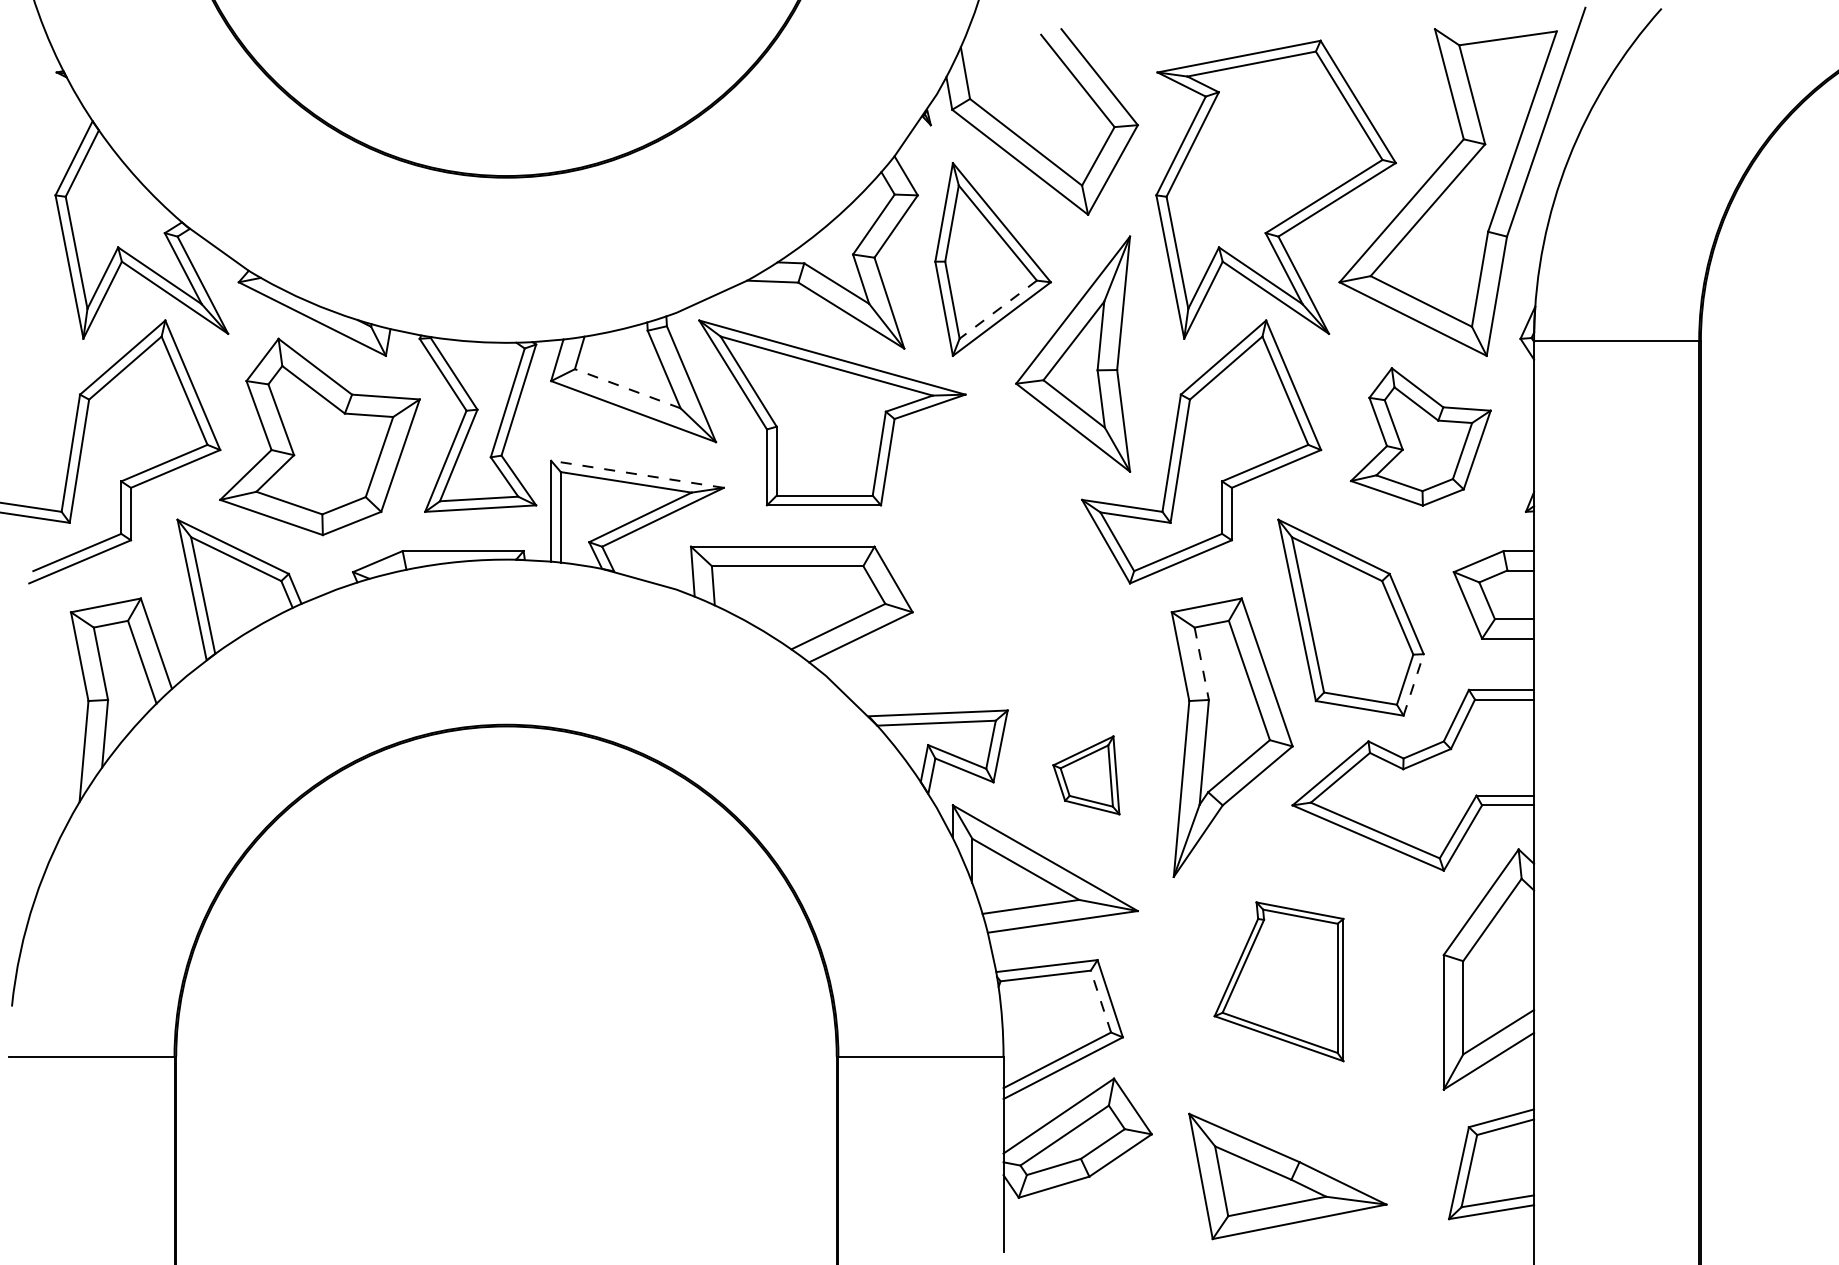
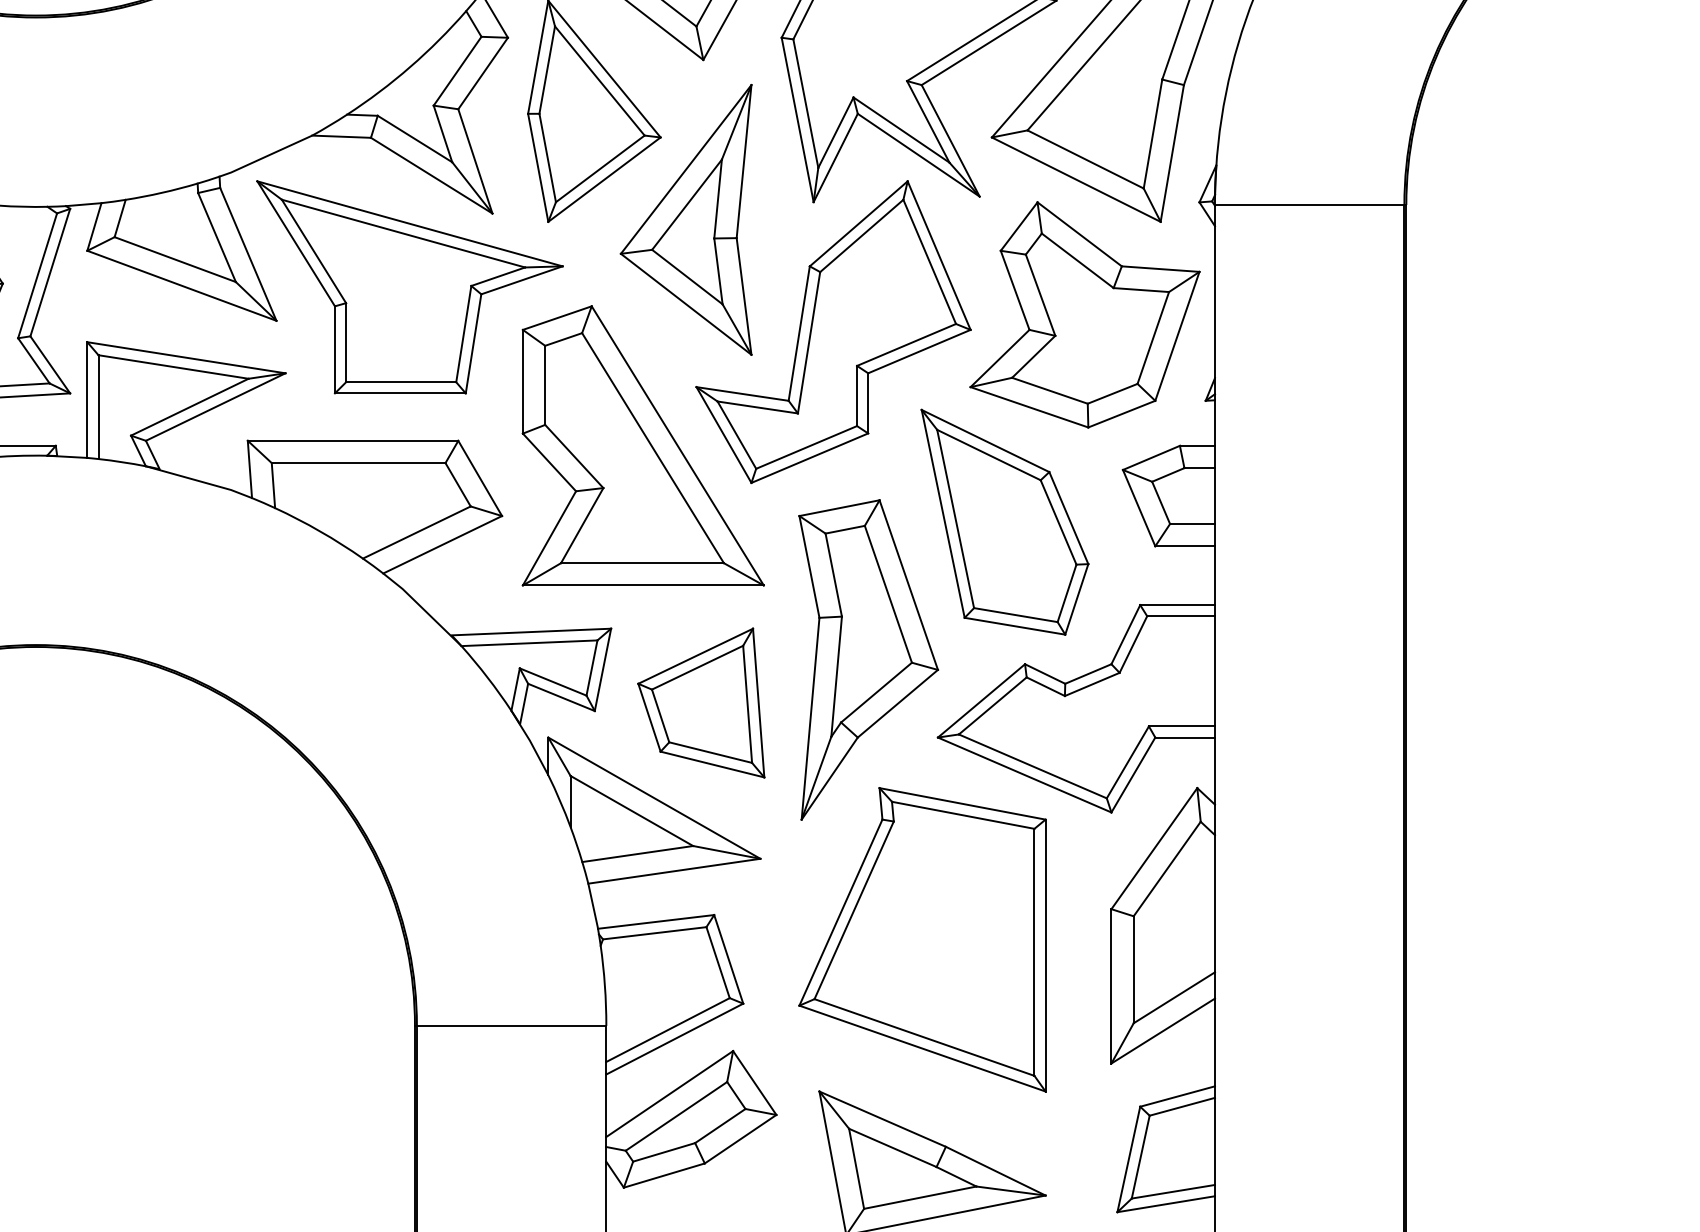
line: (997, 309) -> (599, 168), dashed -> solid
line: (627, 388) -> (174, 259), dashed -> solid
part: (1420, 436) -> (1084, 314), size x1.43
line: (637, 474) -> (186, 357), dashed -> solid
part: (1035, 550) -> (643, 445), added
line: (1201, 663) -> (833, 574), dashed -> solid
line: (1413, 684) -> (1076, 598), dashed -> solid
part: (1086, 775) -> (701, 703), size x1.67
part: (1278, 981) -> (921, 939), size x1.67
line: (1100, 1001) -> (717, 962), dashed -> solid

